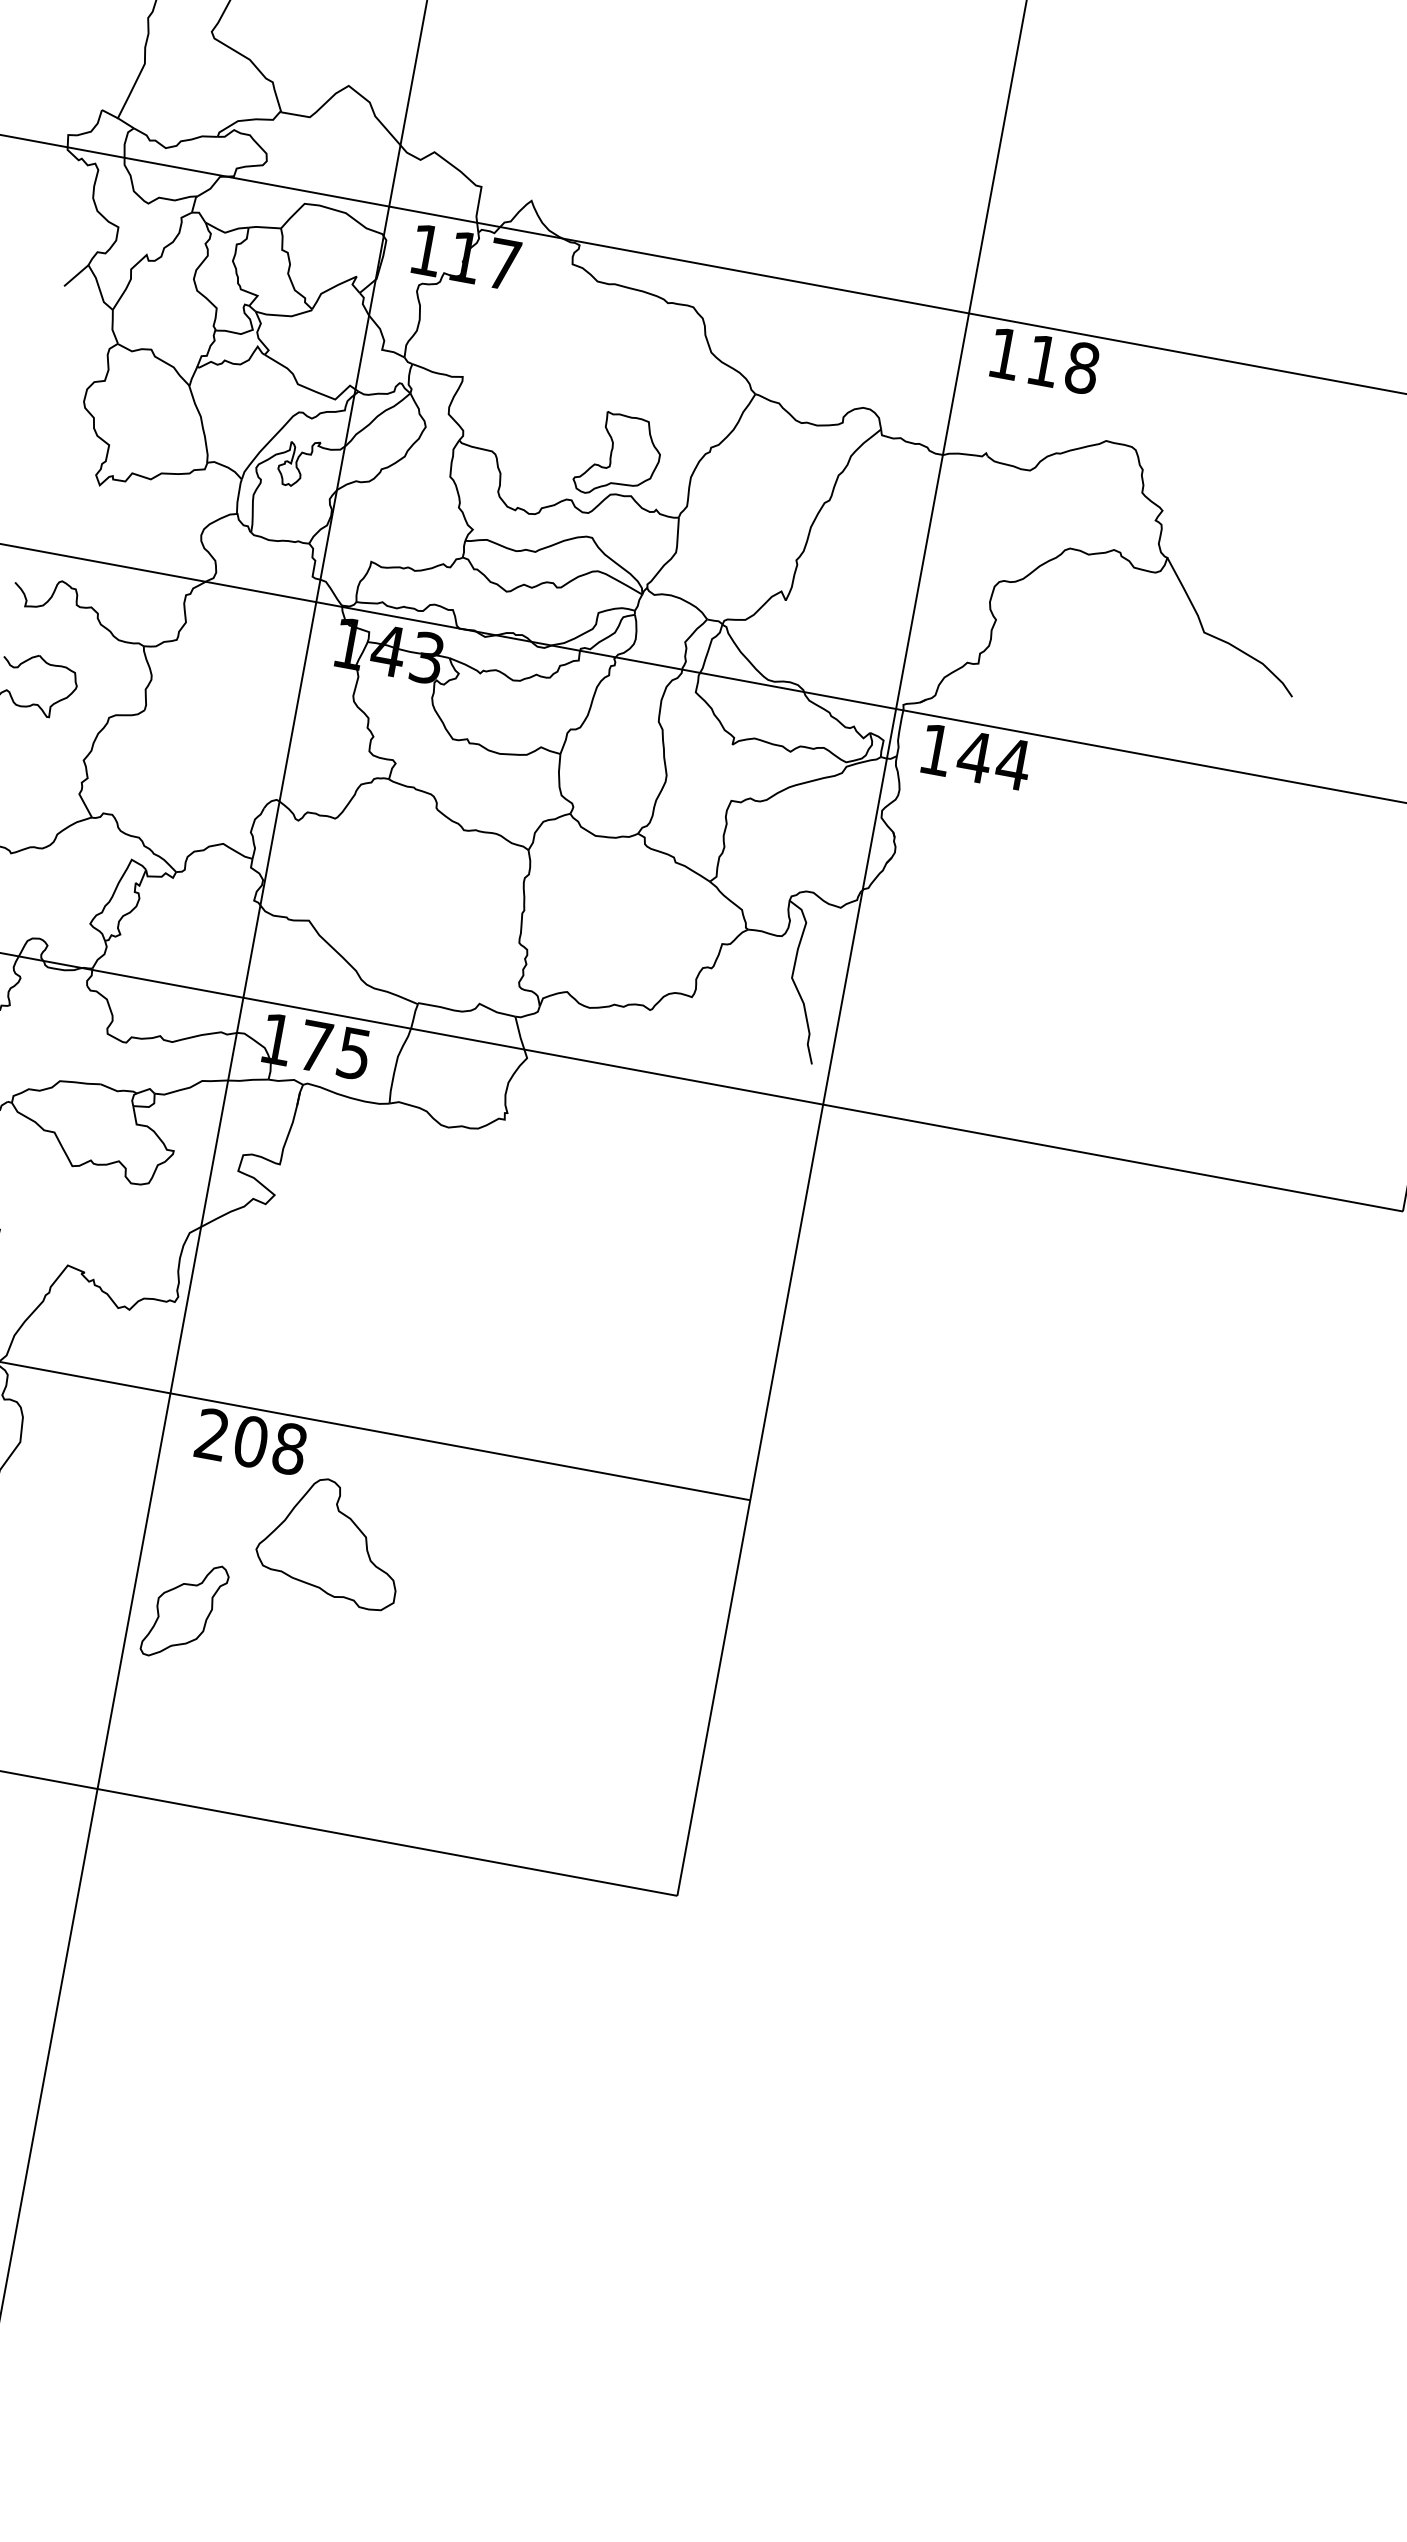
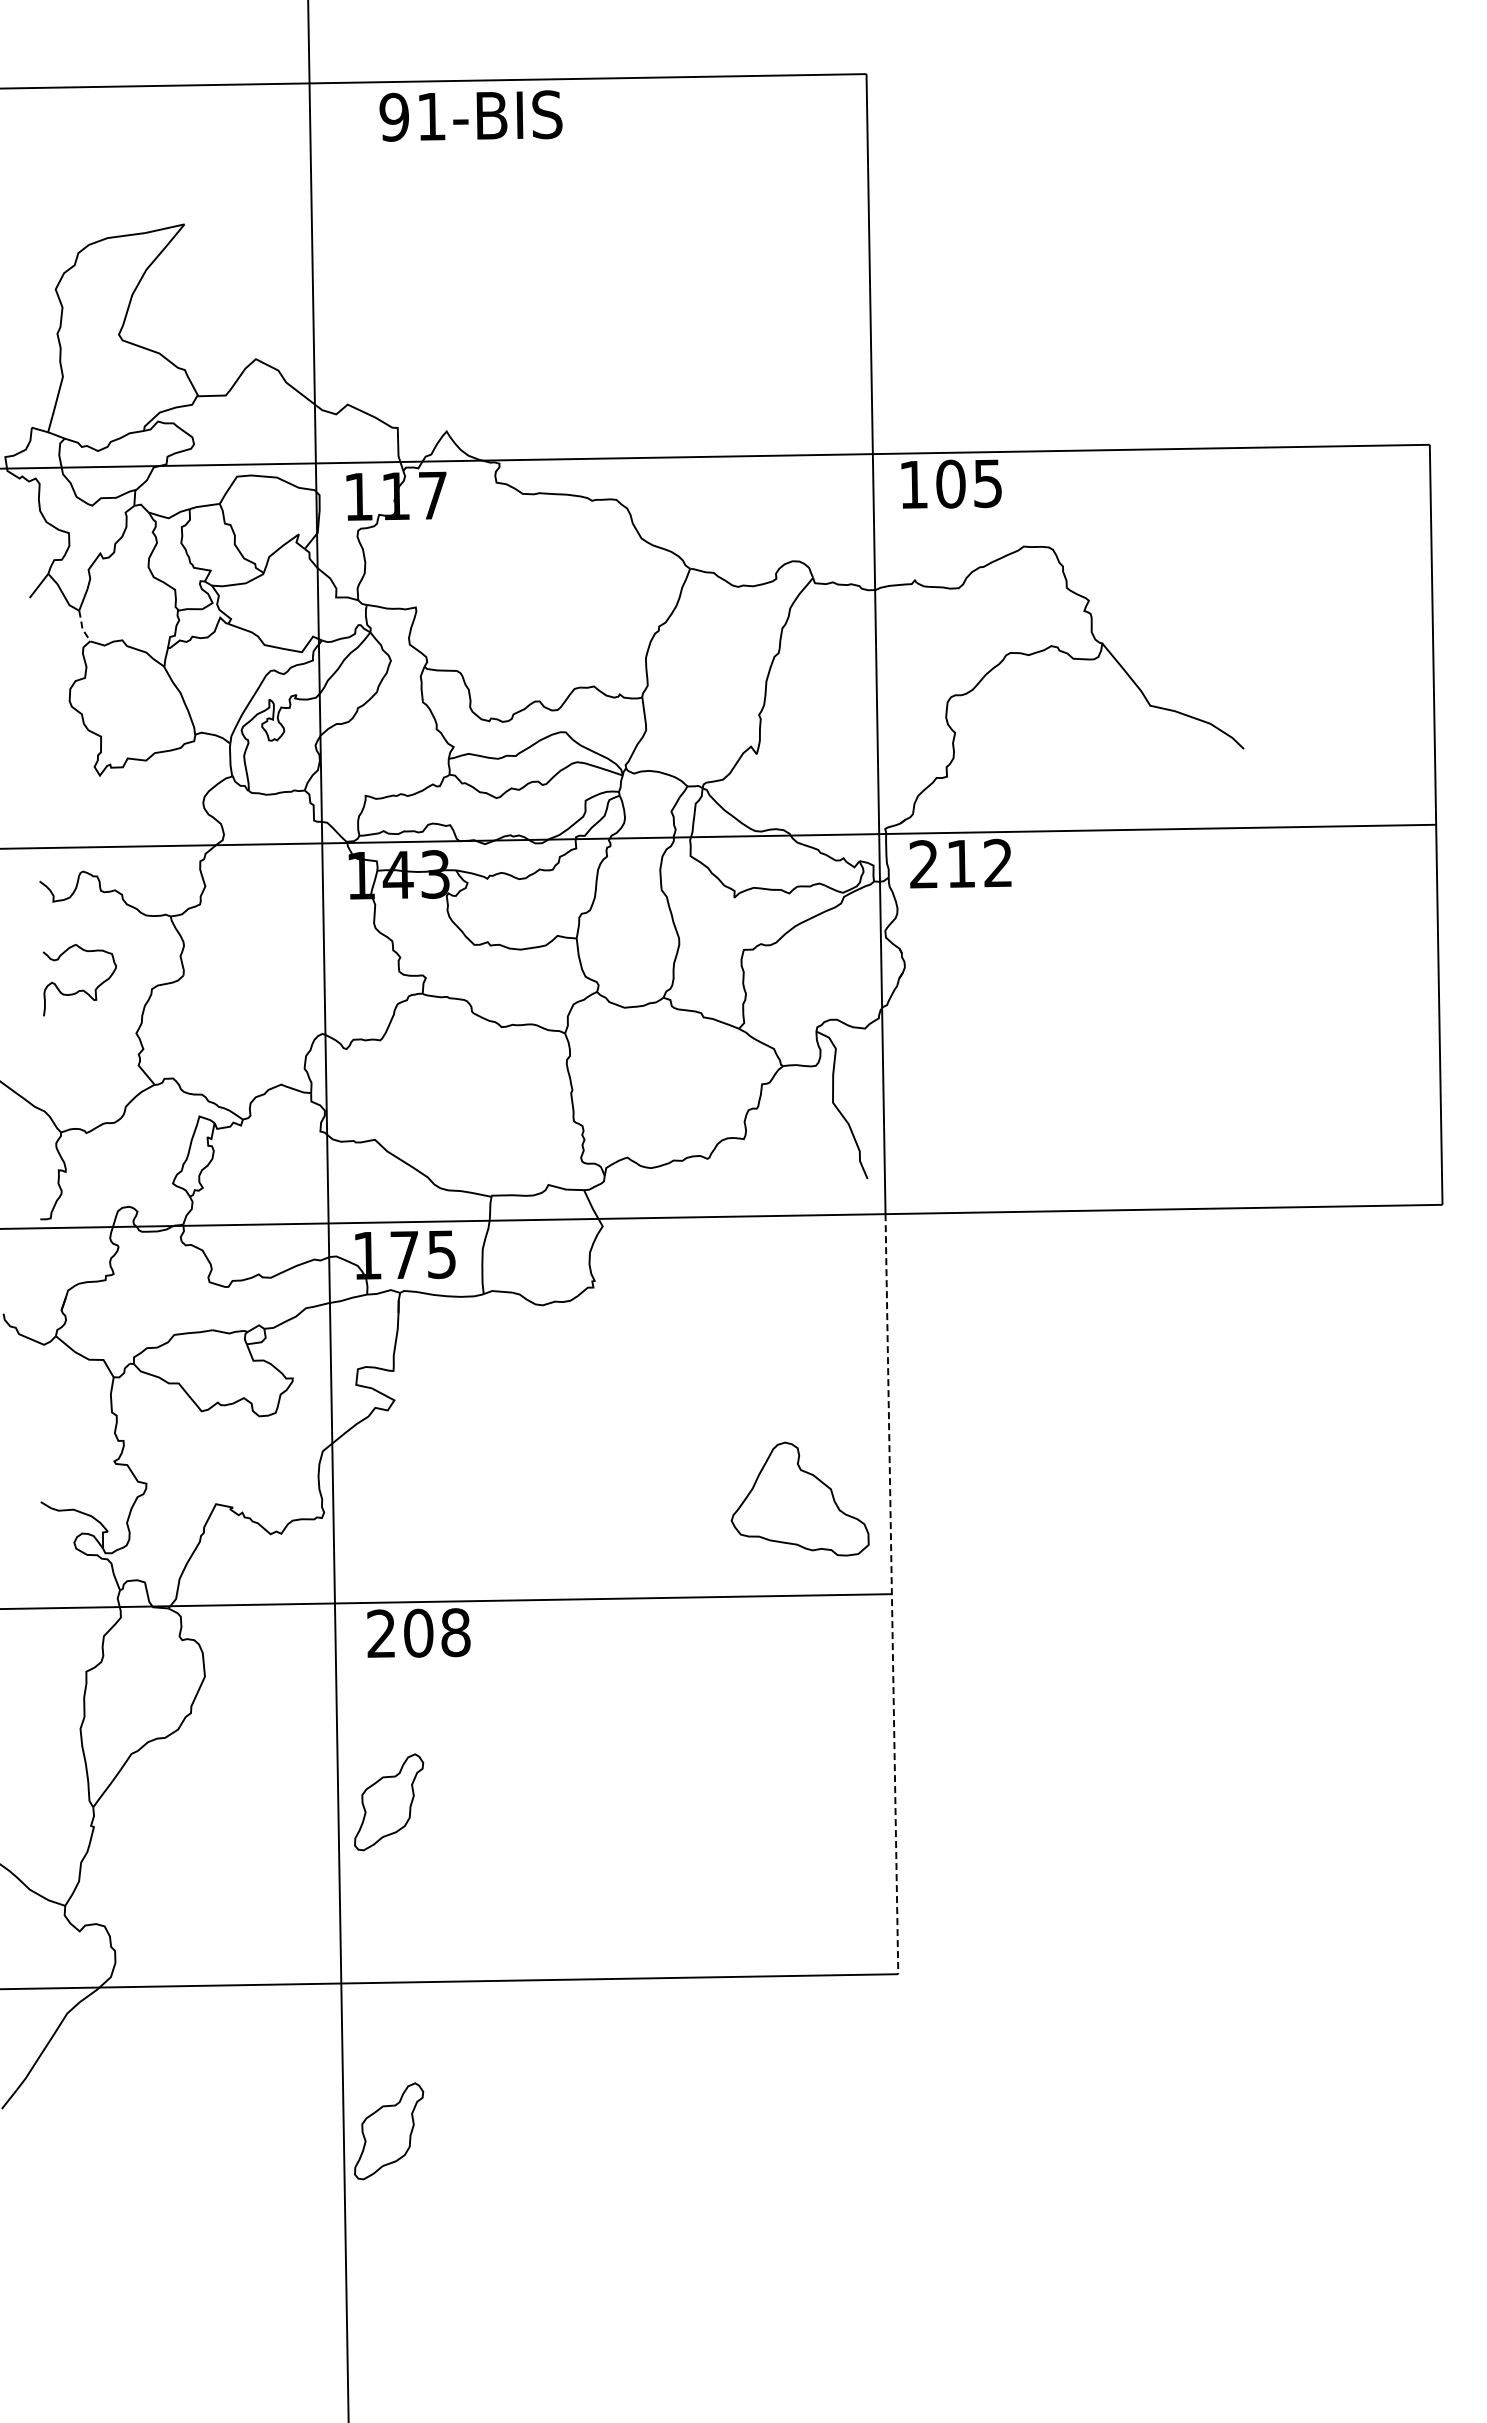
line: (112, 327) -> (82, 627), solid -> dashed
text: (1063, 364) -> (969, 483), 118 -> 105
part: (619, 456) -> (575, 651), removed
text: (975, 756) -> (961, 863), 144 -> 212
line: (749, 1500) -> (891, 1594), solid -> dashed
part: (331, 1540) -> (799, 1498), moved
part: (116, 1952) -> (389, 2131), added

